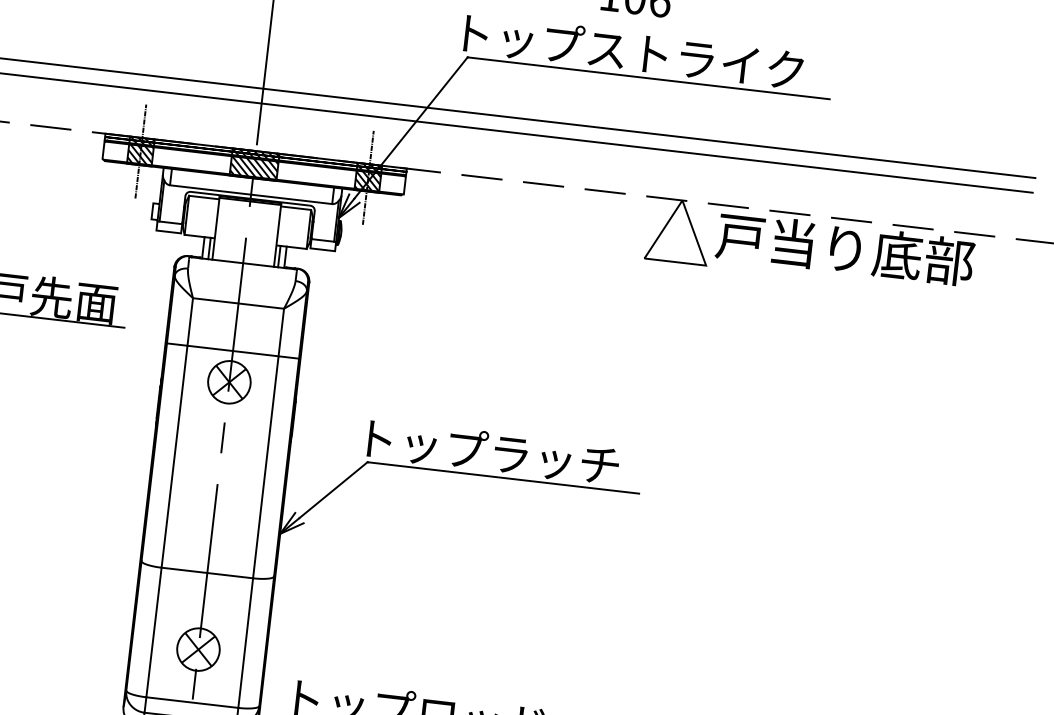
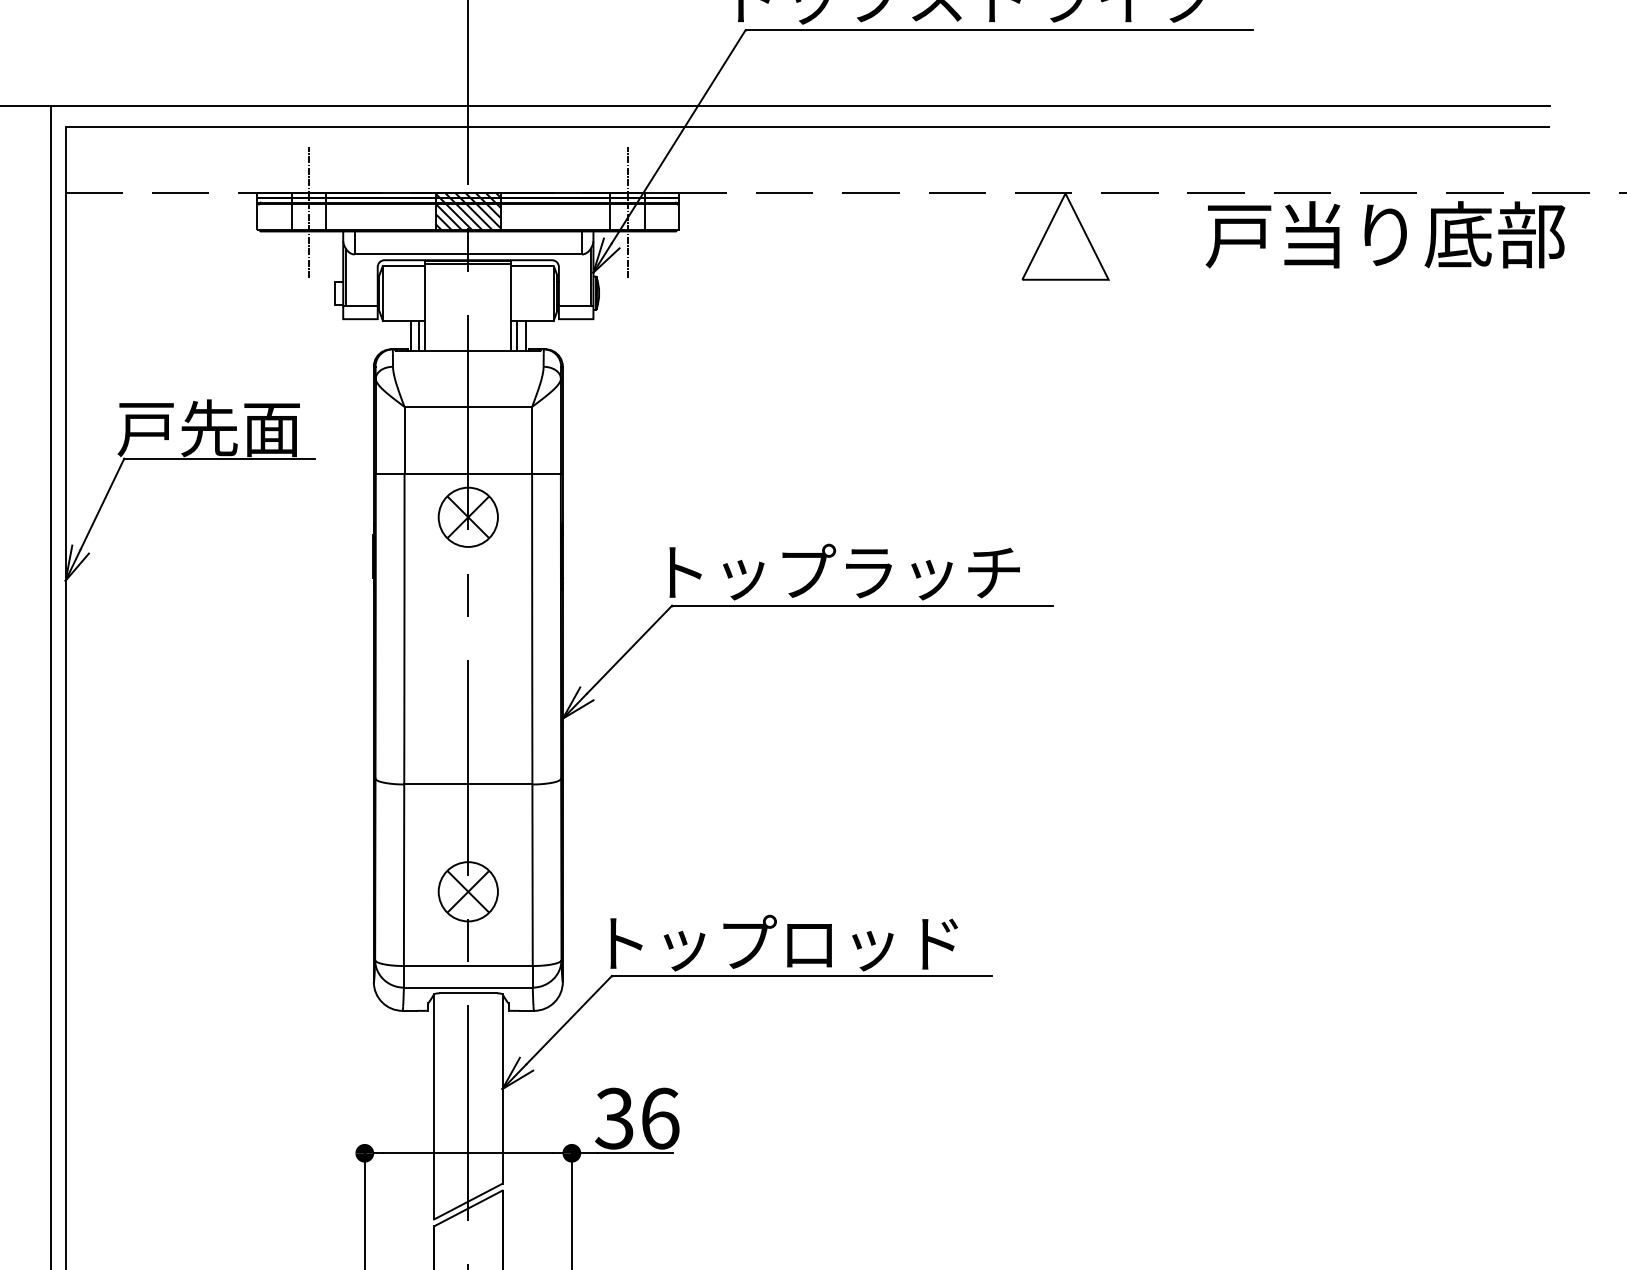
hatch: (140, 151) -> (308, 212), removed
hatch: (368, 177) -> (627, 212), removed
text: (845, 248) -> (1385, 234), moved

